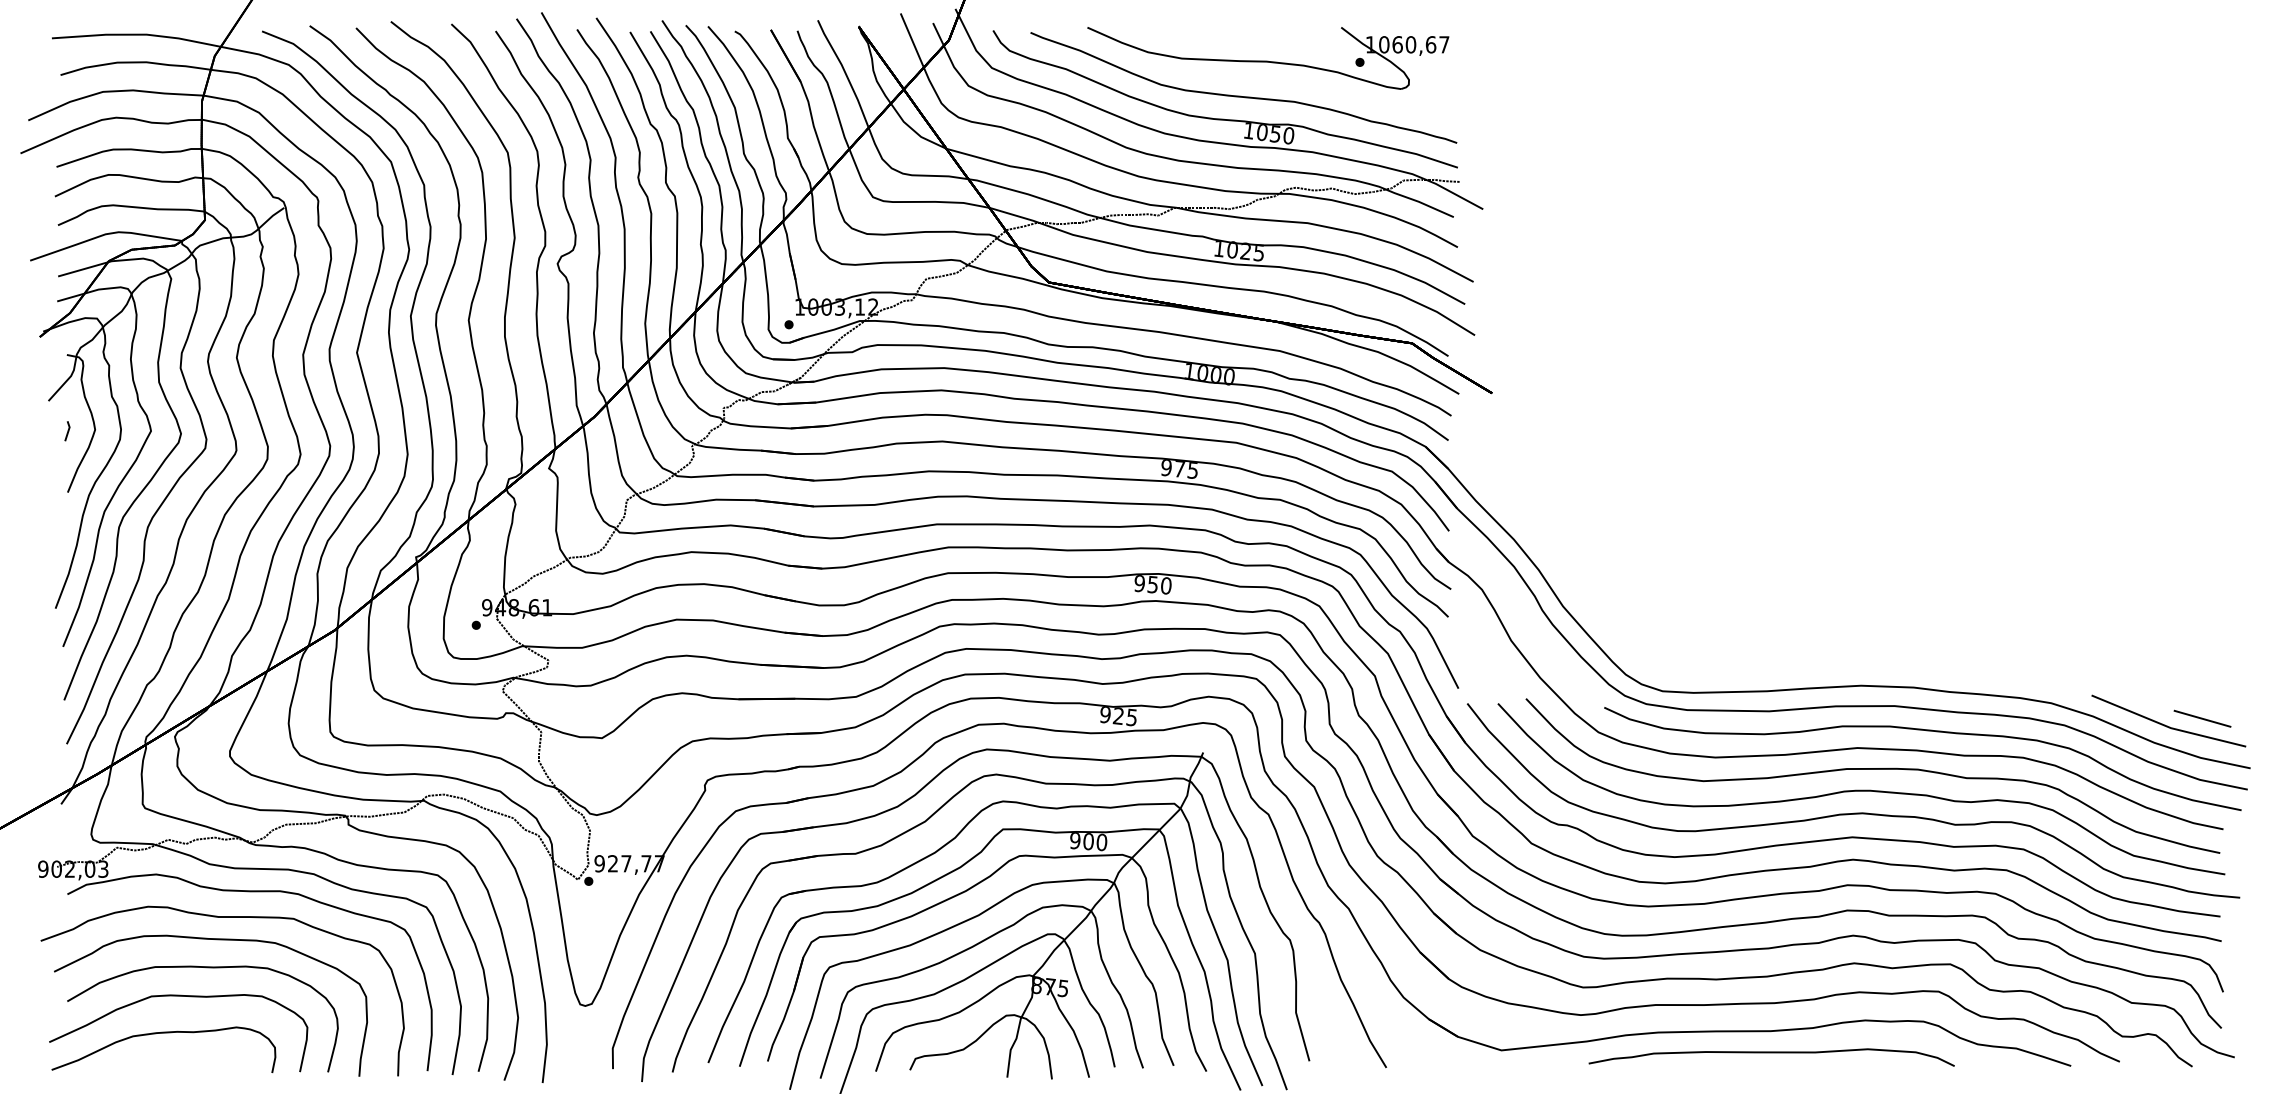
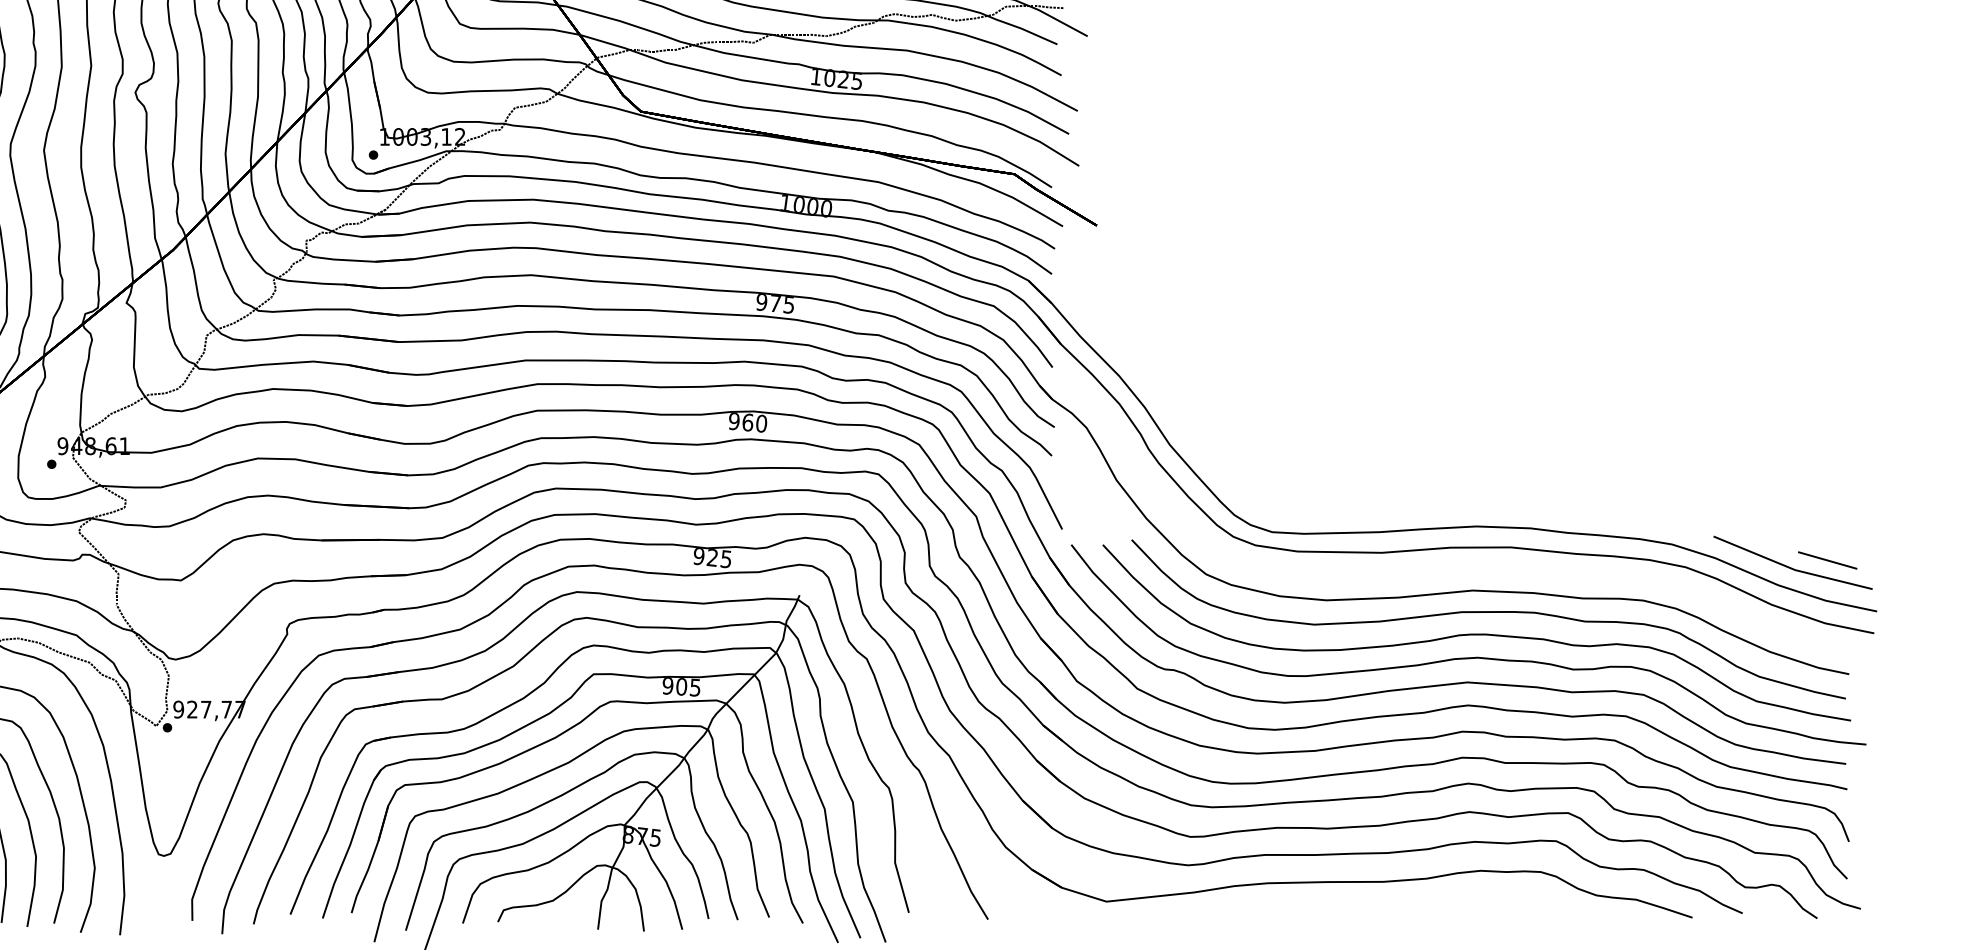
text: (1152, 584) -> (747, 422), 950 -> 960
curve: (1926, 731) -> (1543, 573), removed
text: (1101, 842) -> (694, 687), 900 -> 905
curve: (1771, 1053) -> (1384, 904), removed

